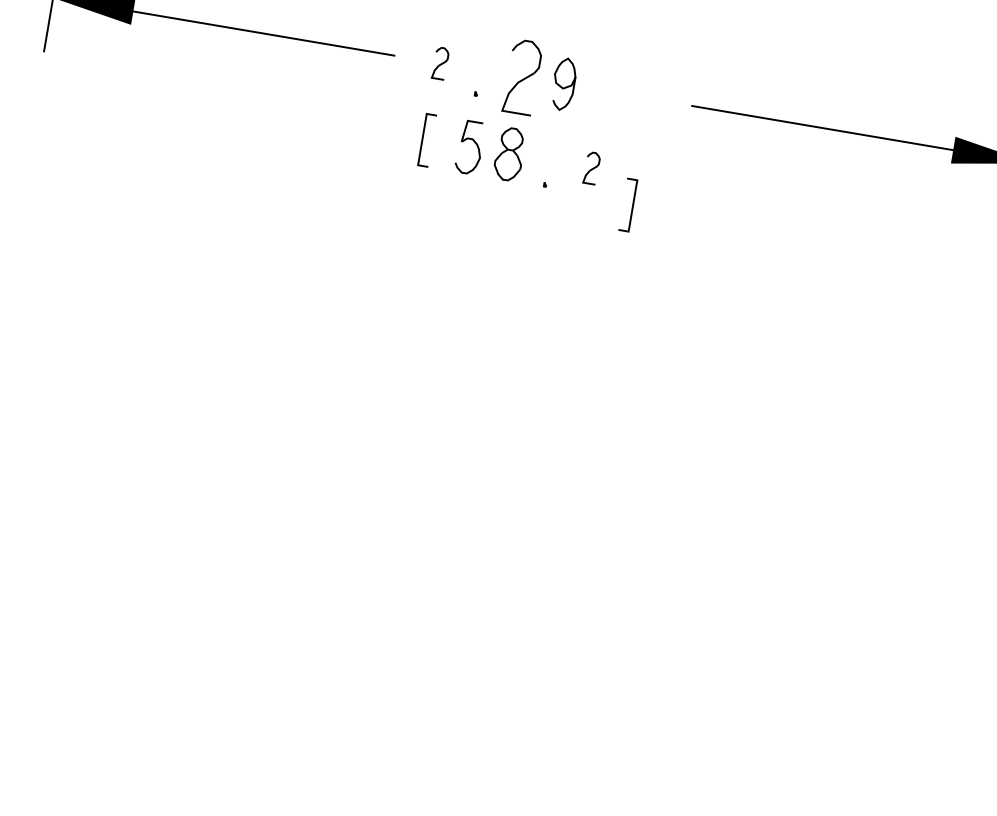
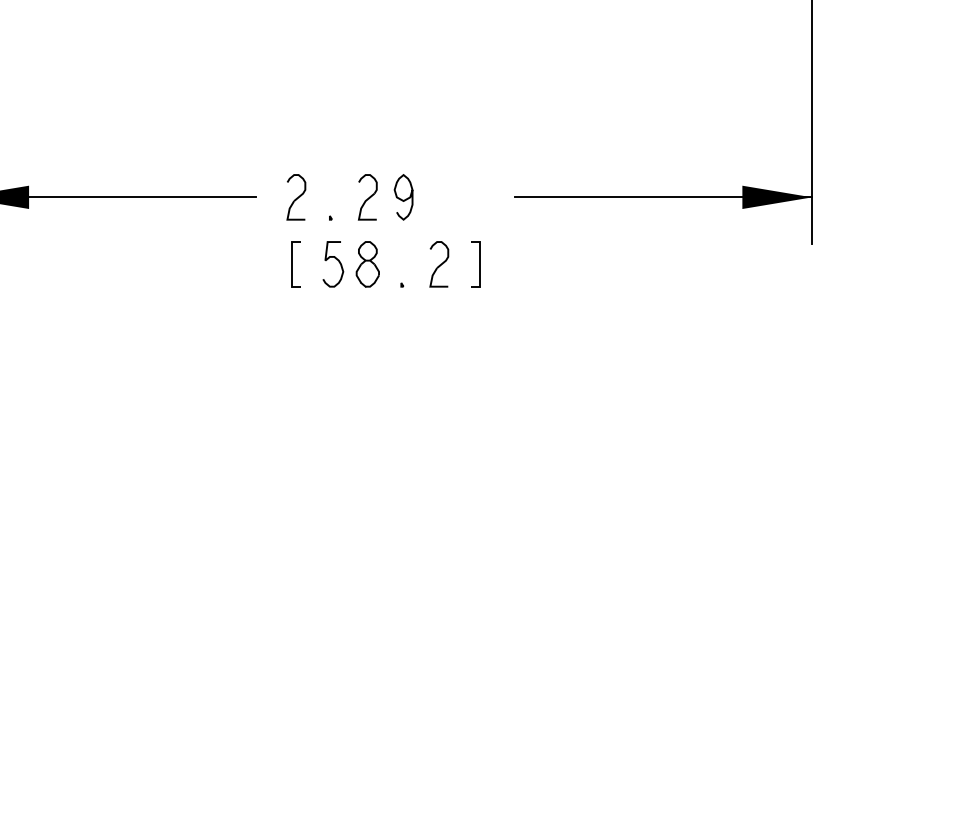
part: (440, 63) -> (296, 197), size x1.67
part: (522, 77) -> (367, 197), size x0.71
part: (592, 168) -> (439, 264), size x1.67
line: (632, 206) -> (479, 264), moved

